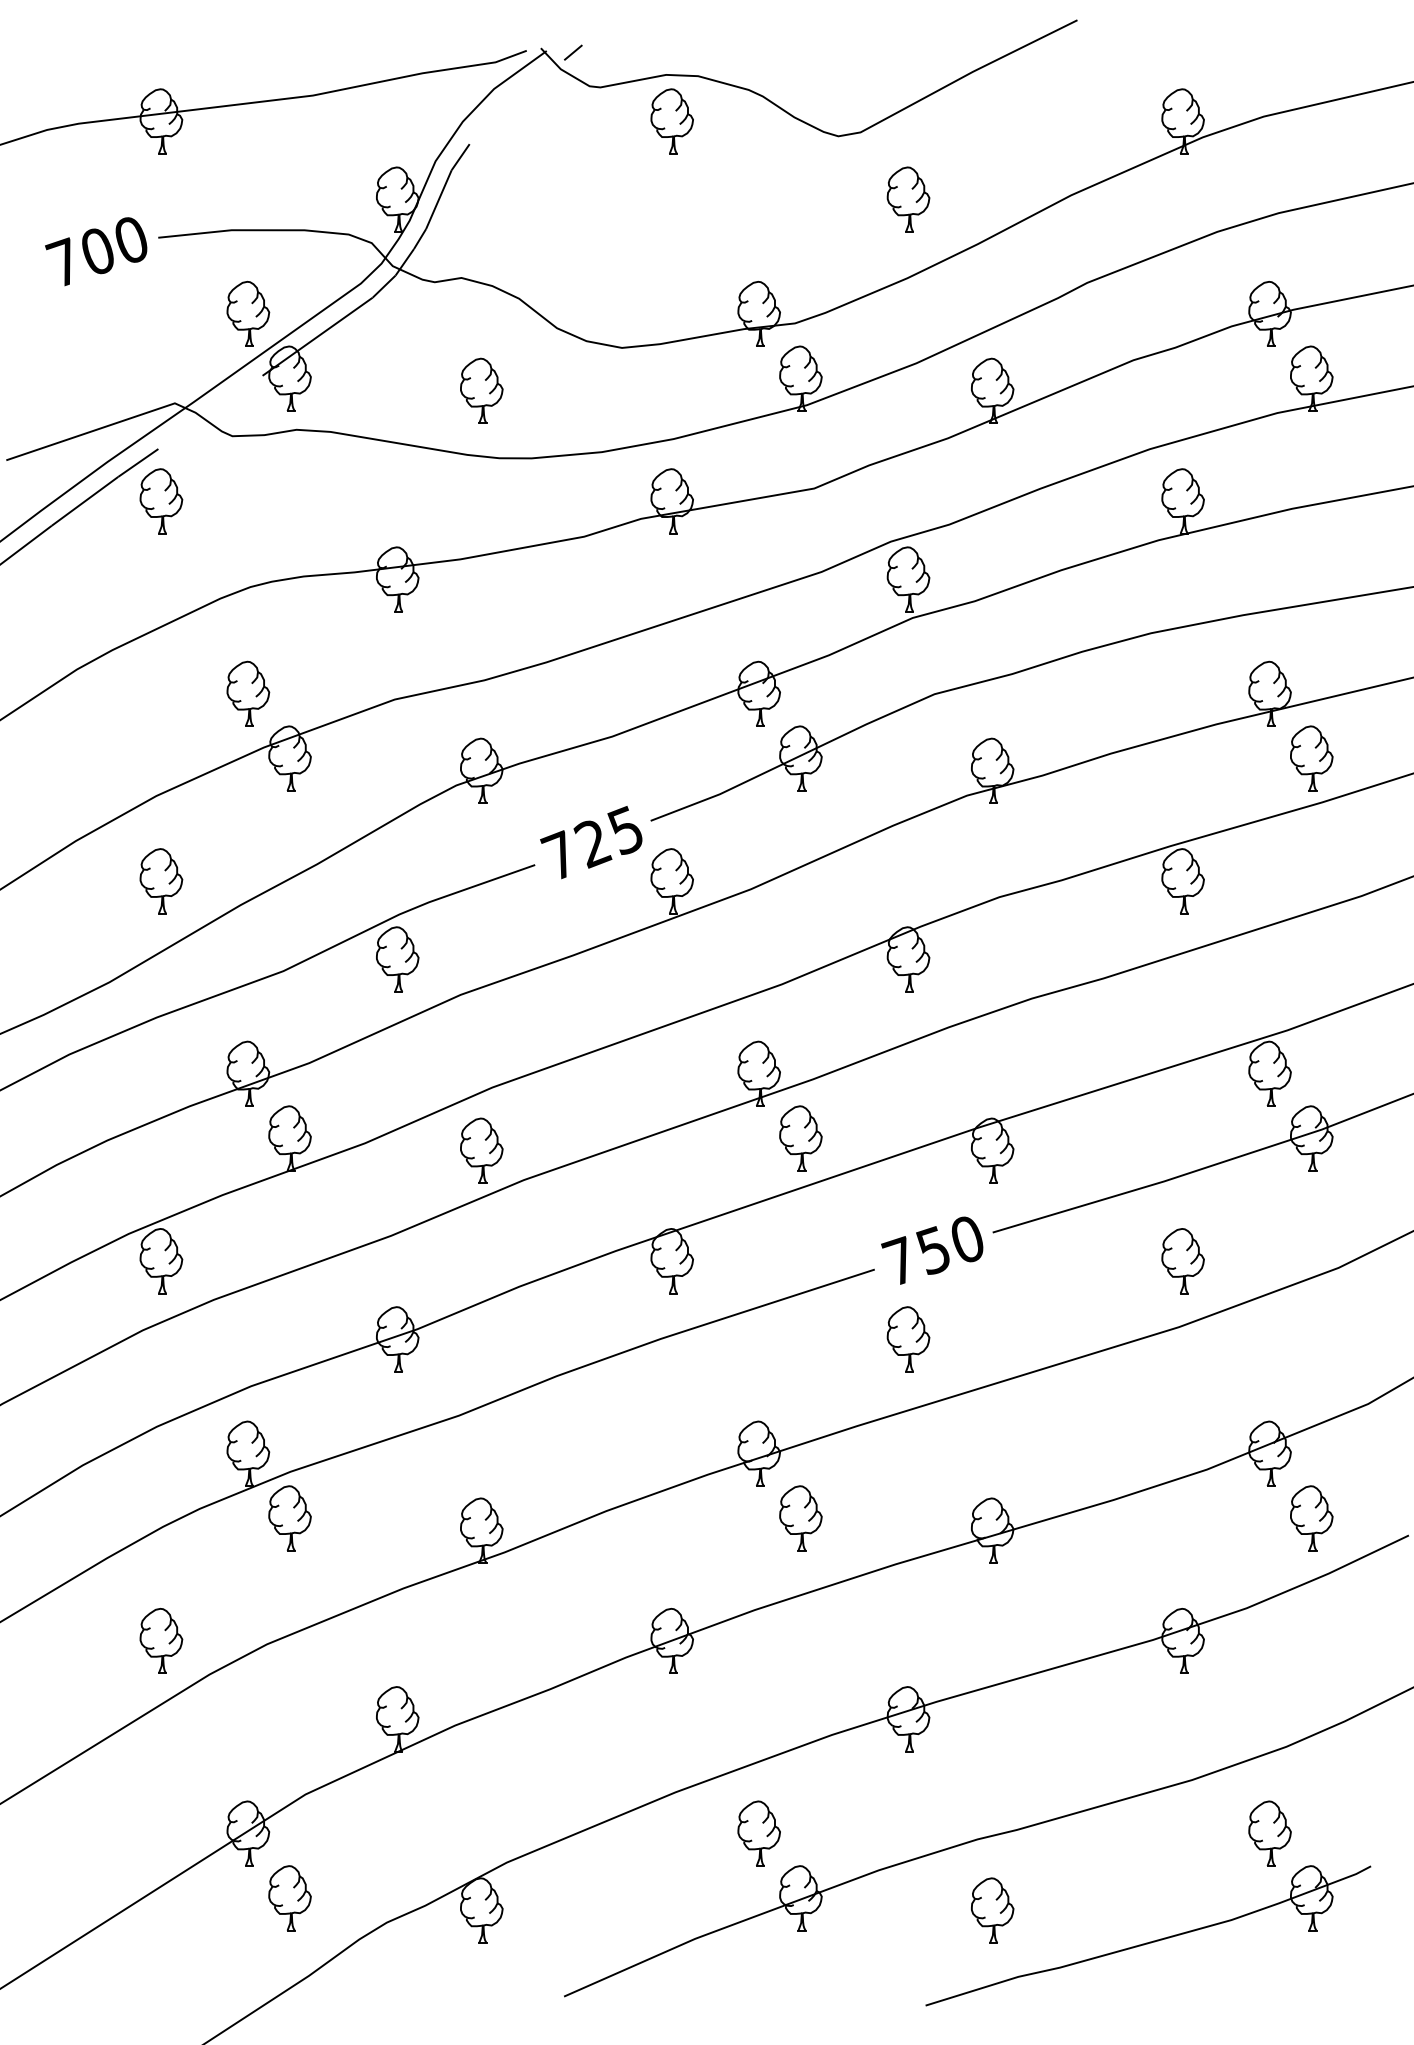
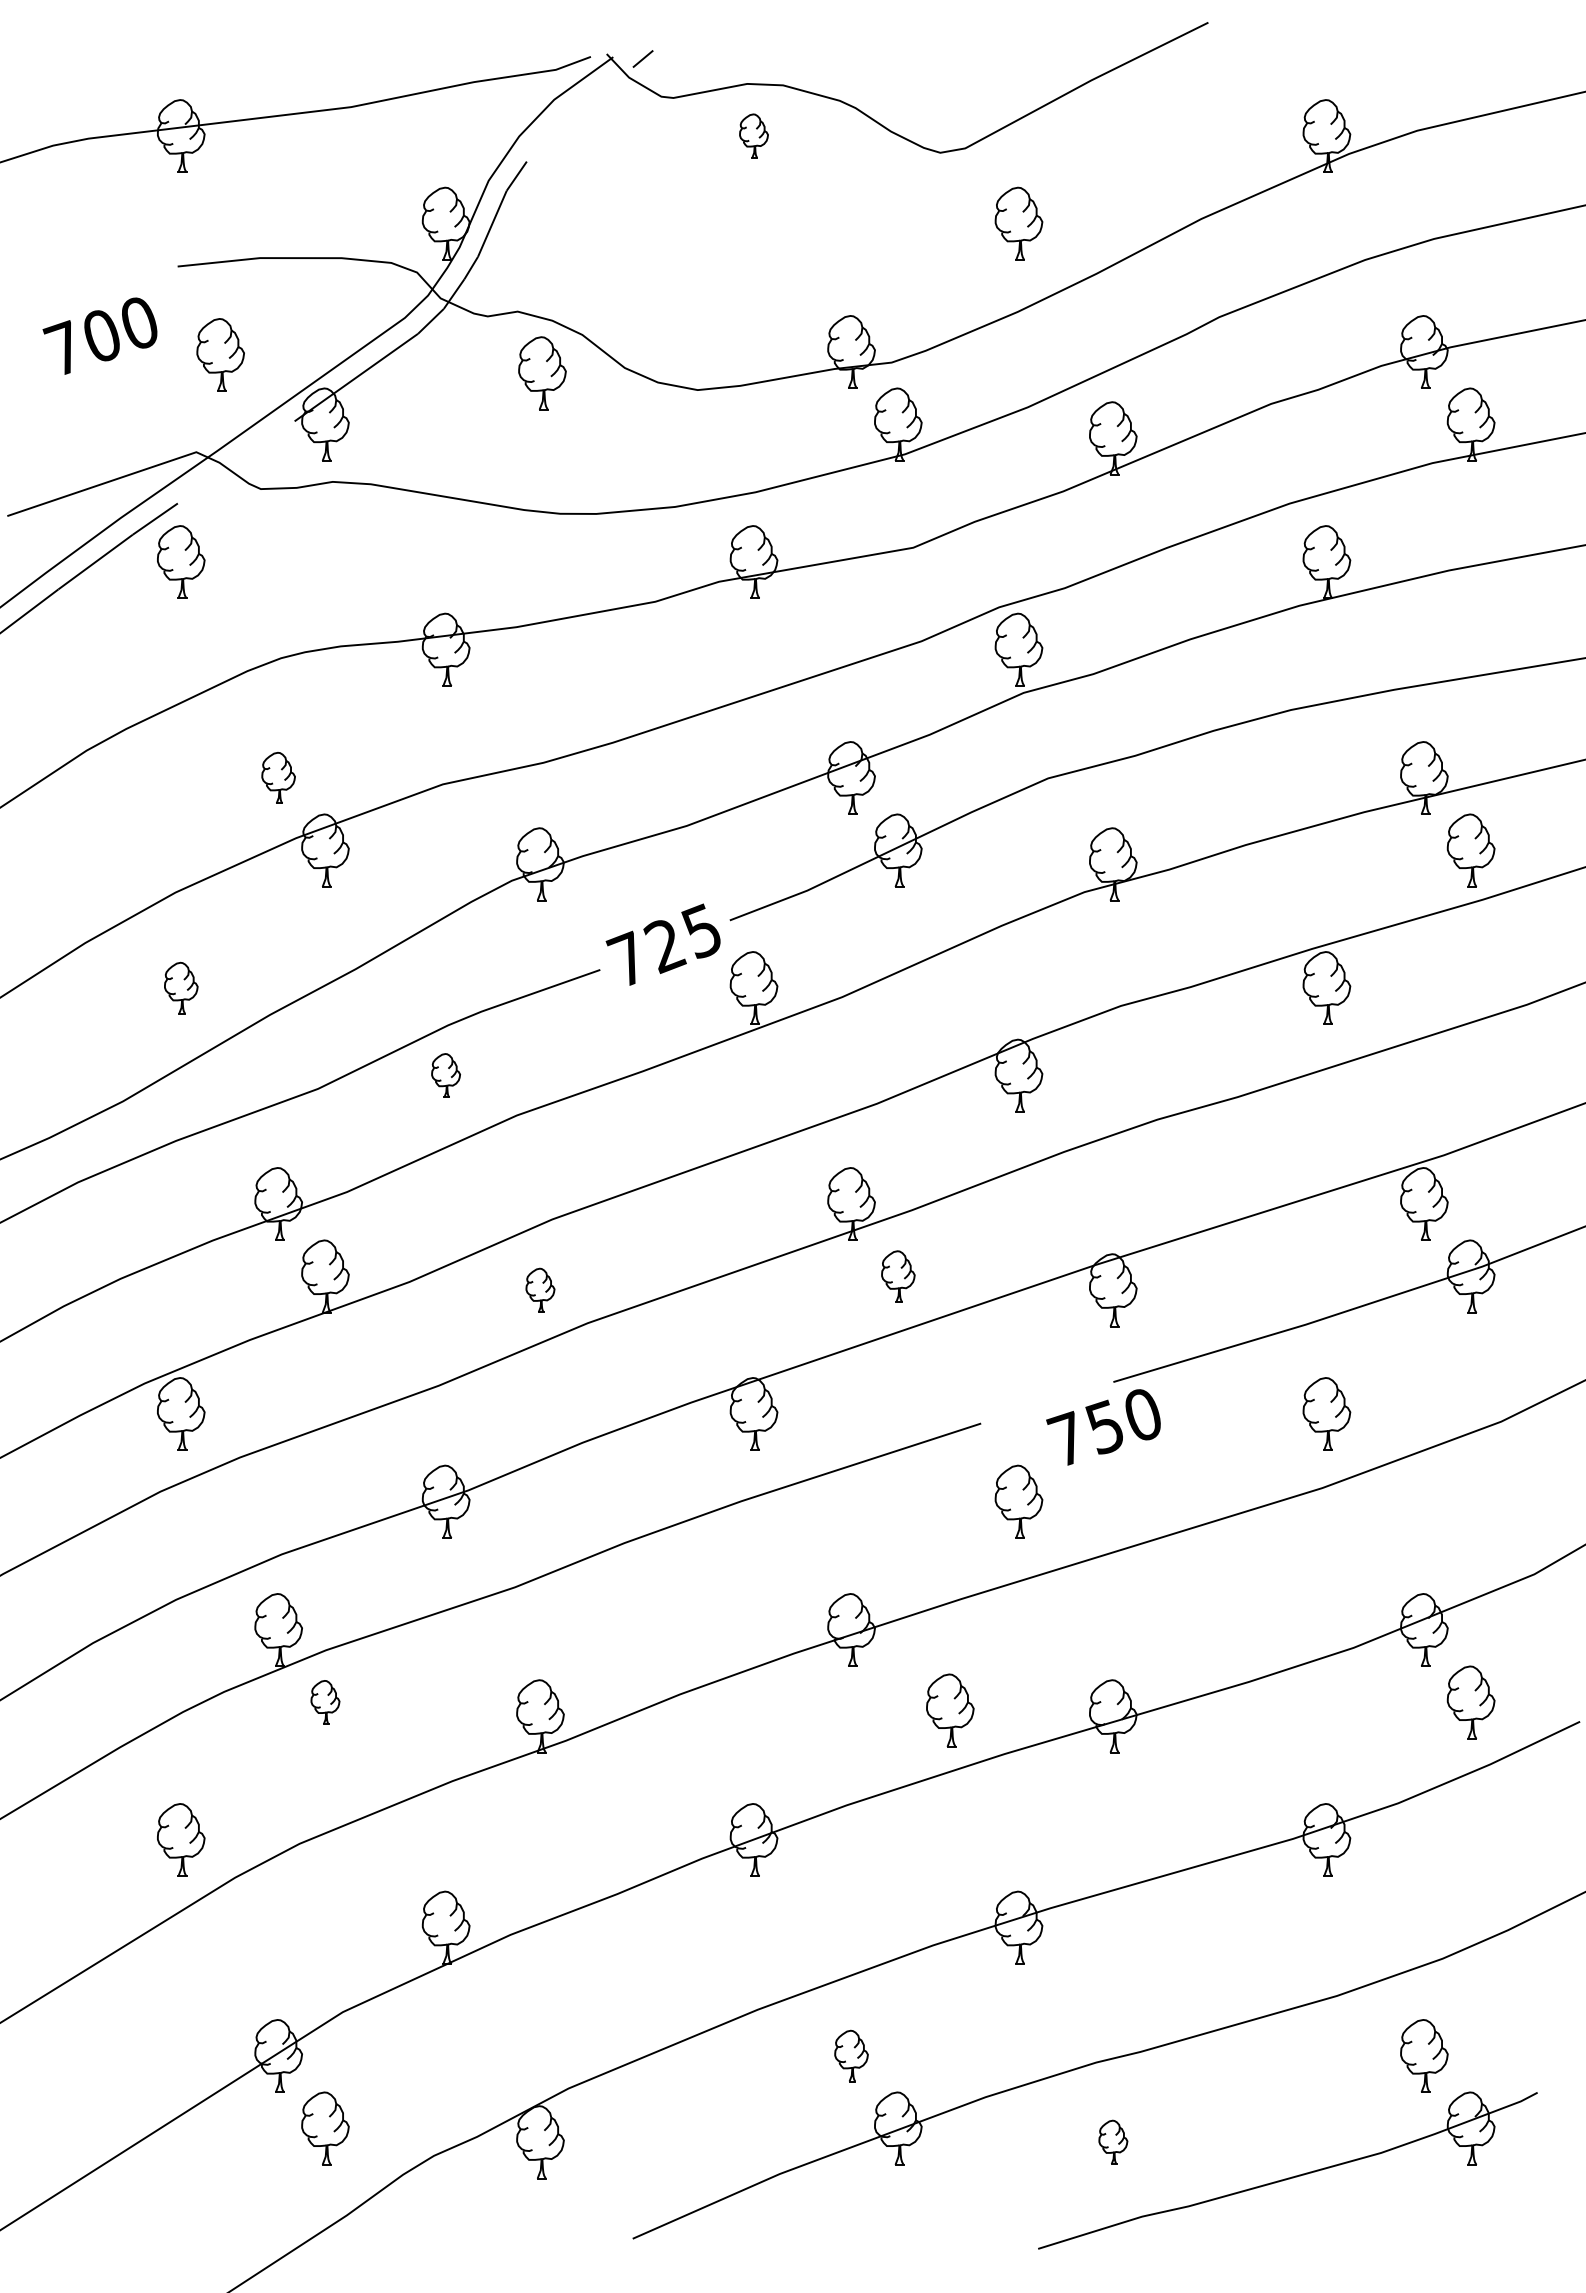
part: (671, 120) -> (753, 135), size x0.6
text: (95, 251) -> (99, 335), moved
part: (248, 313) -> (220, 354), moved
part: (481, 391) -> (542, 373), moved
part: (248, 693) -> (278, 777), size x0.7
part: (161, 880) -> (181, 987), size x0.7
part: (397, 959) -> (445, 1075), size x0.6
part: (801, 1138) -> (898, 1276), size x0.7
part: (481, 1150) -> (540, 1290), size x0.6
text: (932, 1250) -> (1103, 1427), moved
part: (290, 1518) -> (325, 1702), size x0.6
part: (801, 1518) -> (950, 1710), moved
part: (759, 1833) -> (851, 2055), size x0.7
part: (992, 1910) -> (1113, 2142), size x0.6

